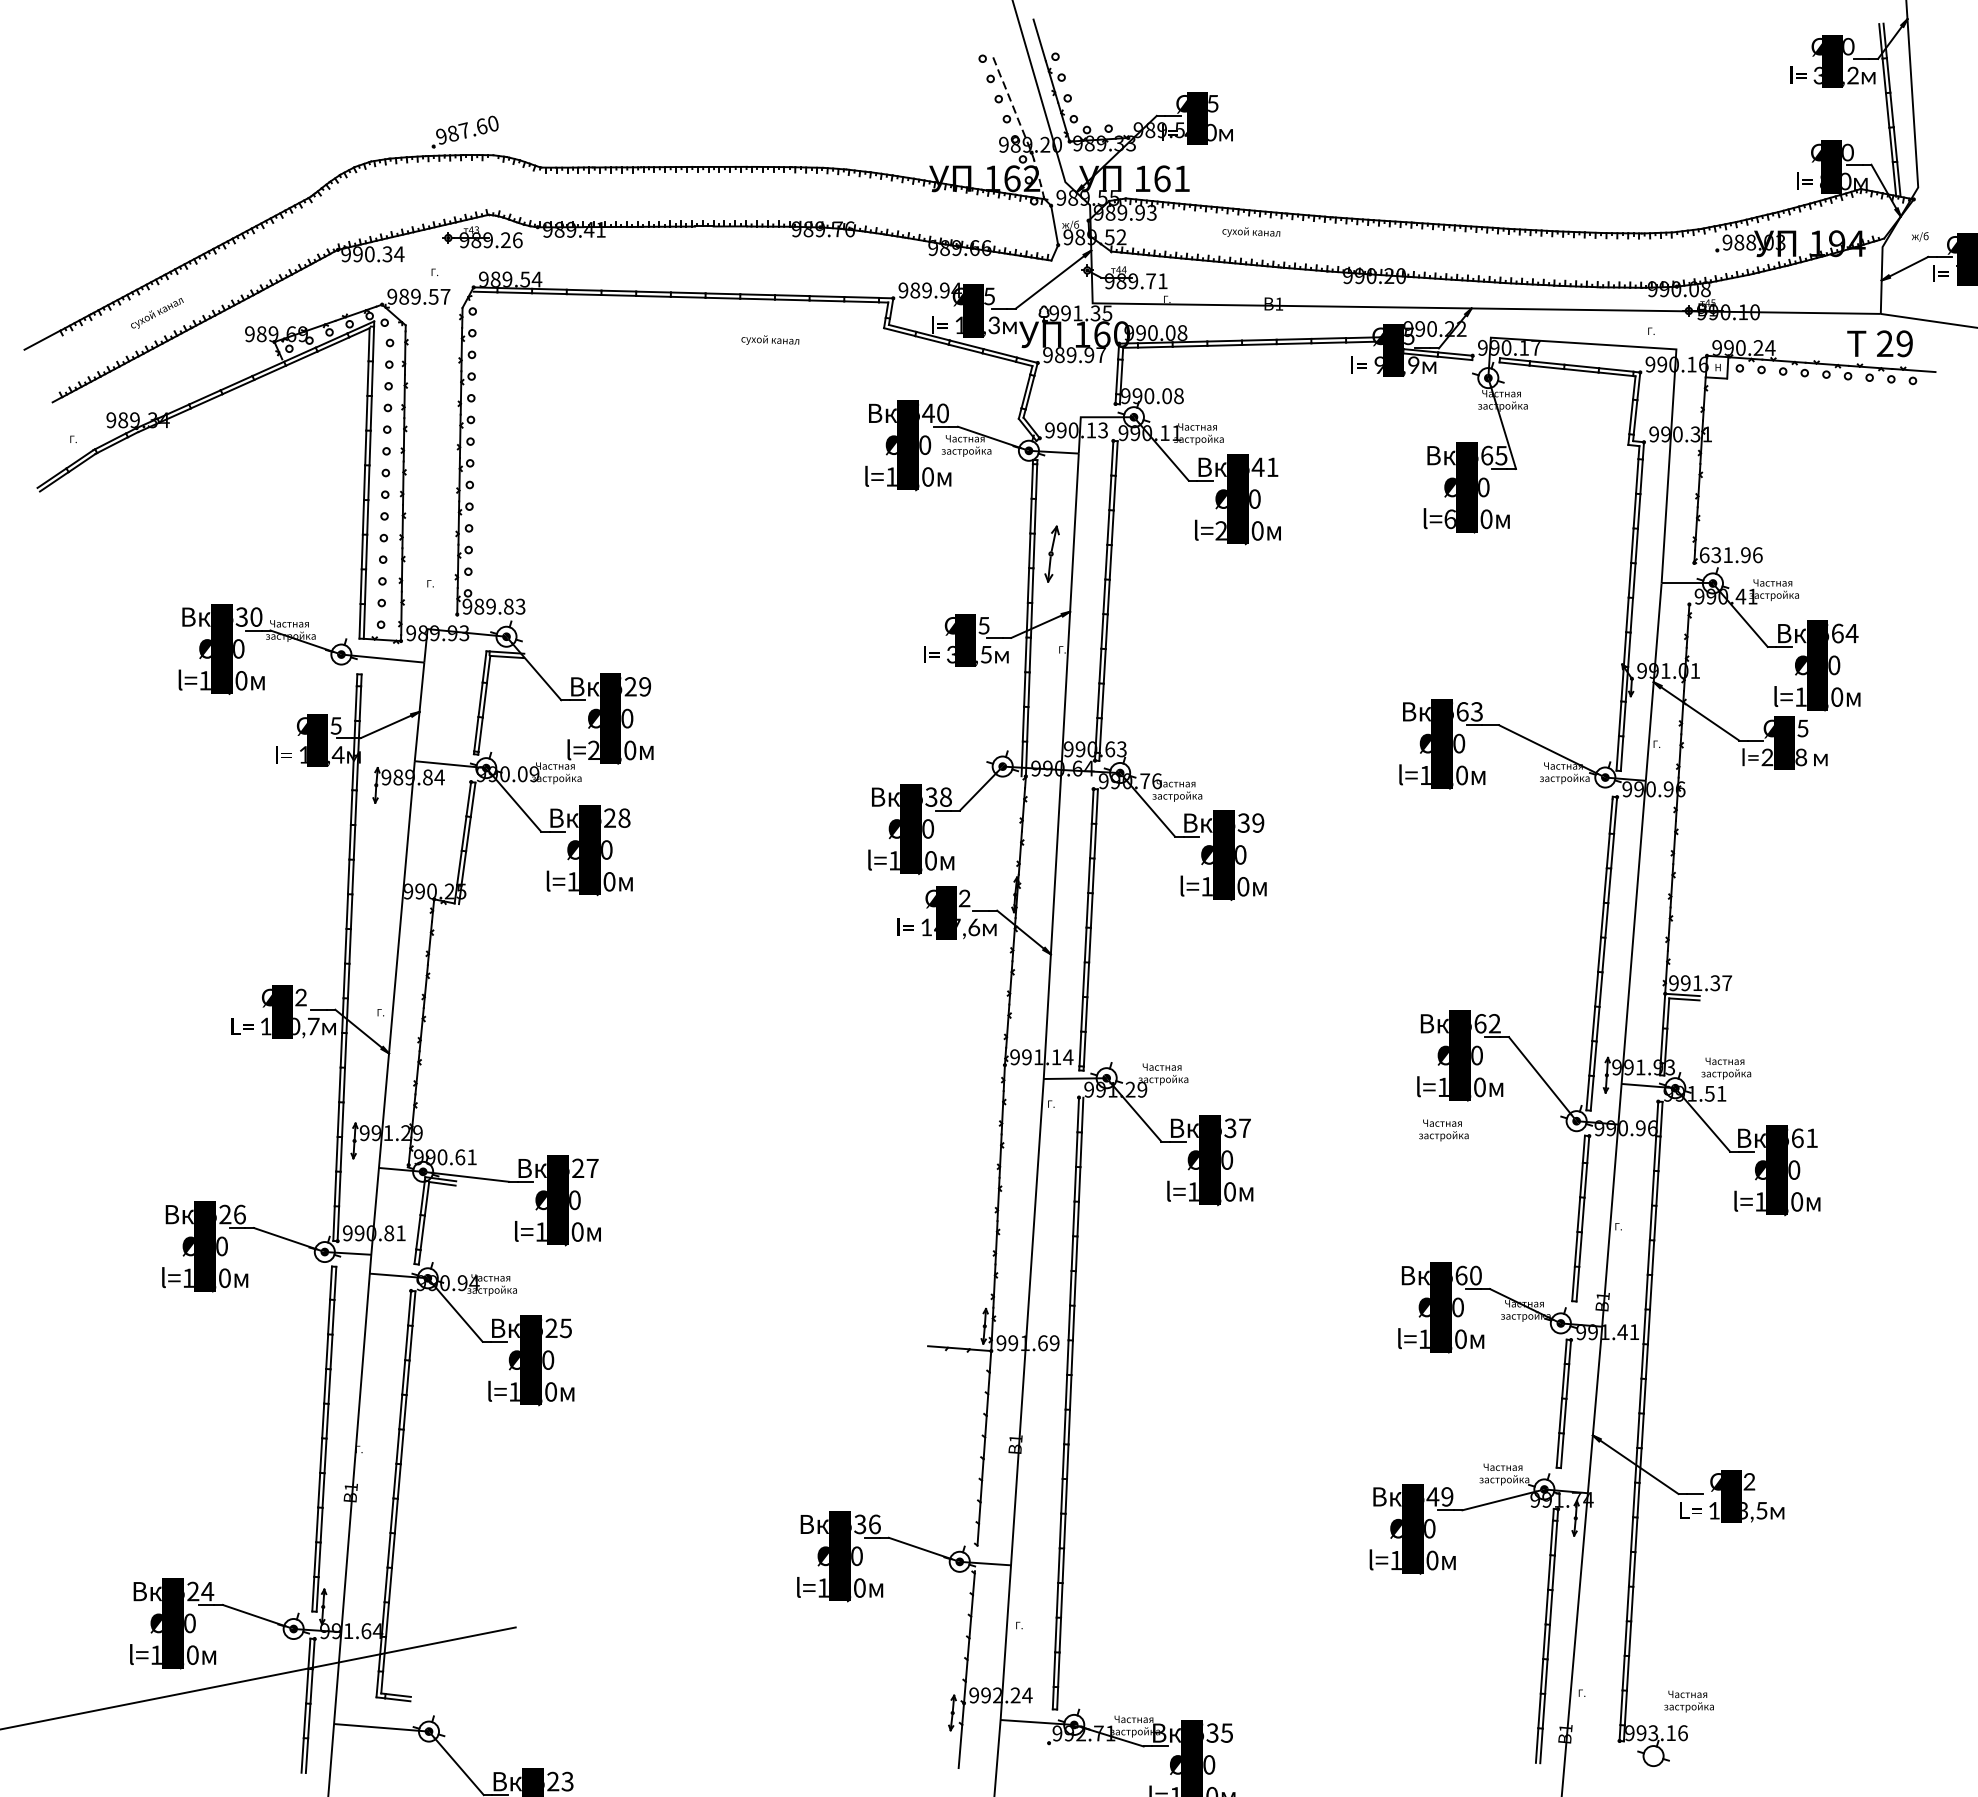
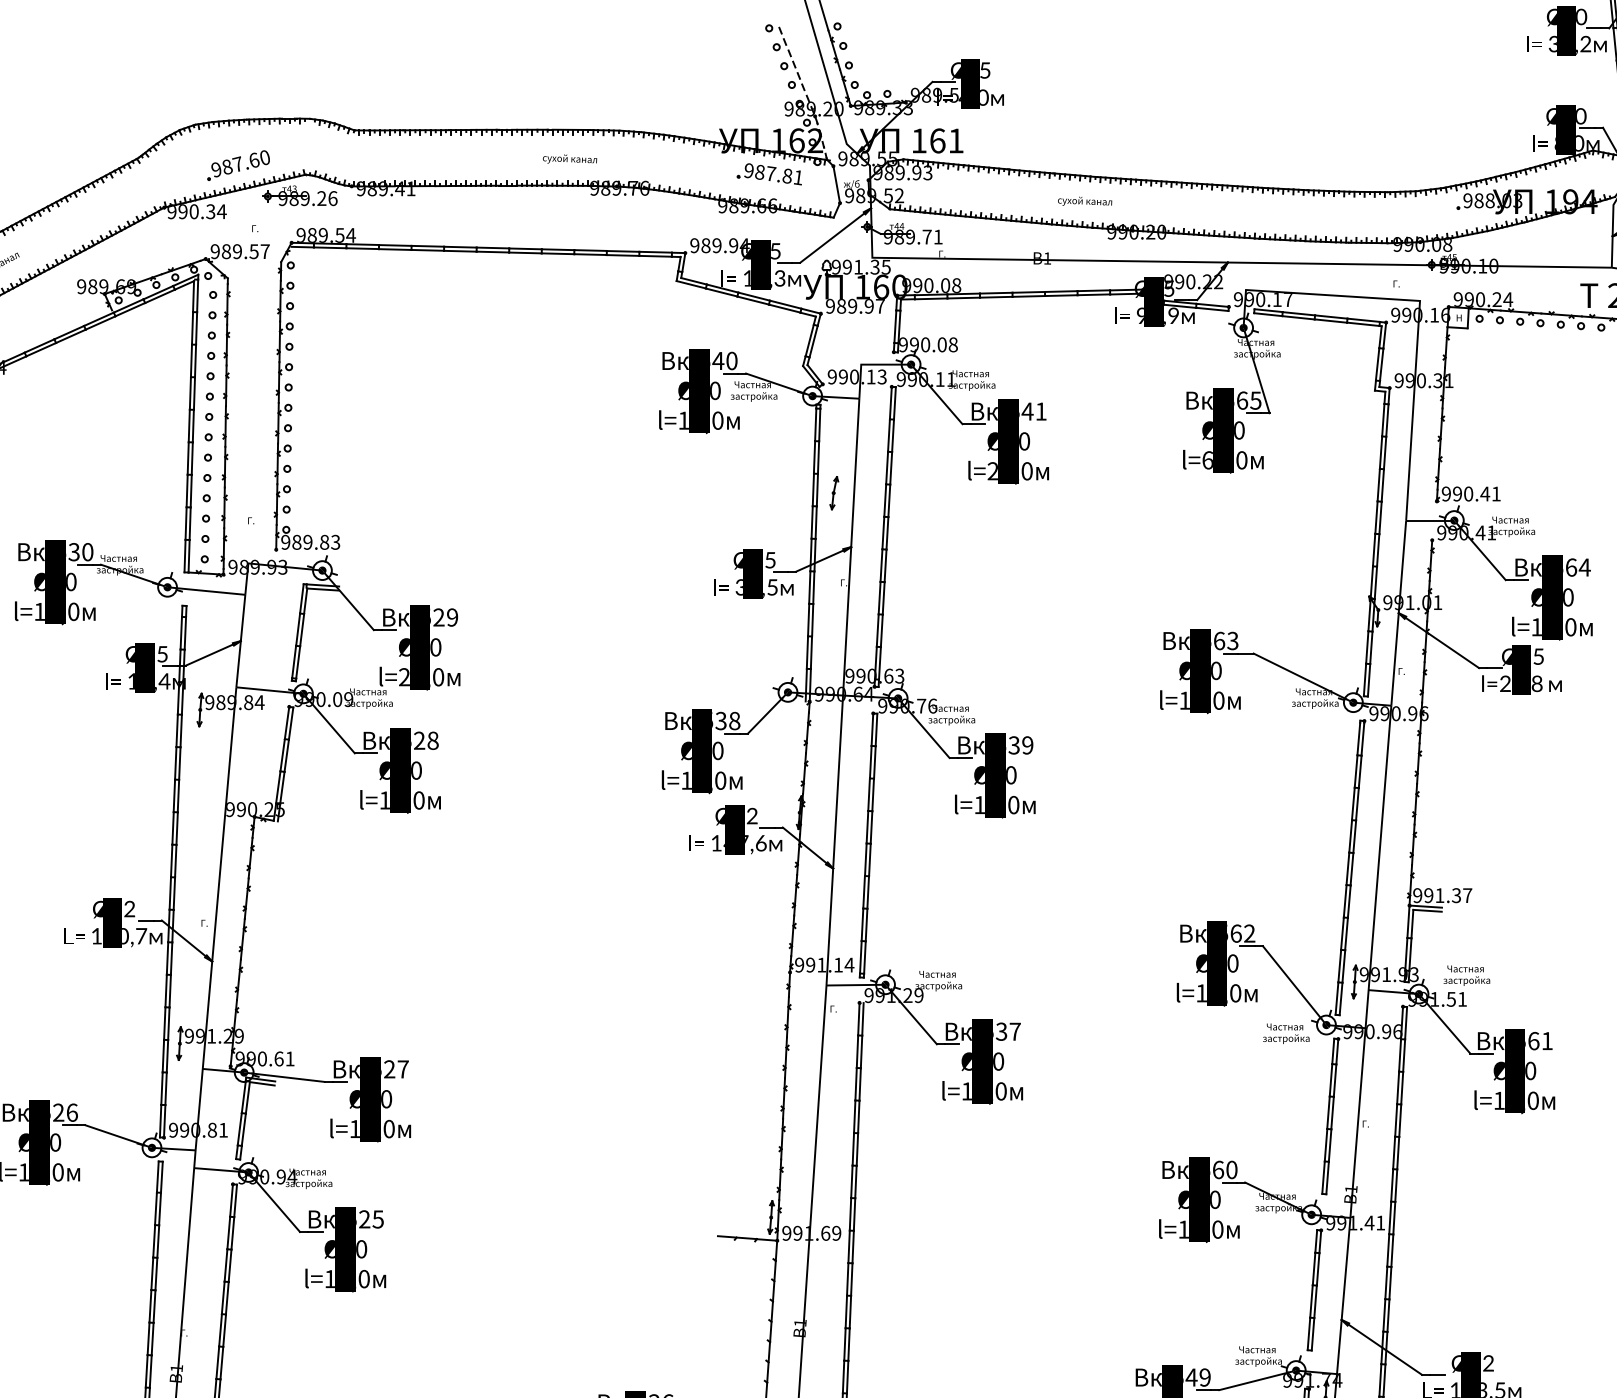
part: (464, 131) -> (237, 165), moved
part: (982, 214) -> (769, 174), added
text: (1251, 231) -> (1085, 200), moved
text: (770, 339) -> (570, 158), moved
part: (1051, 554) -> (833, 493), size x0.62
text: (1730, 555) -> (1470, 494), 631.96 -> 990.41
text: (1443, 1130) -> (1285, 1033), moved

